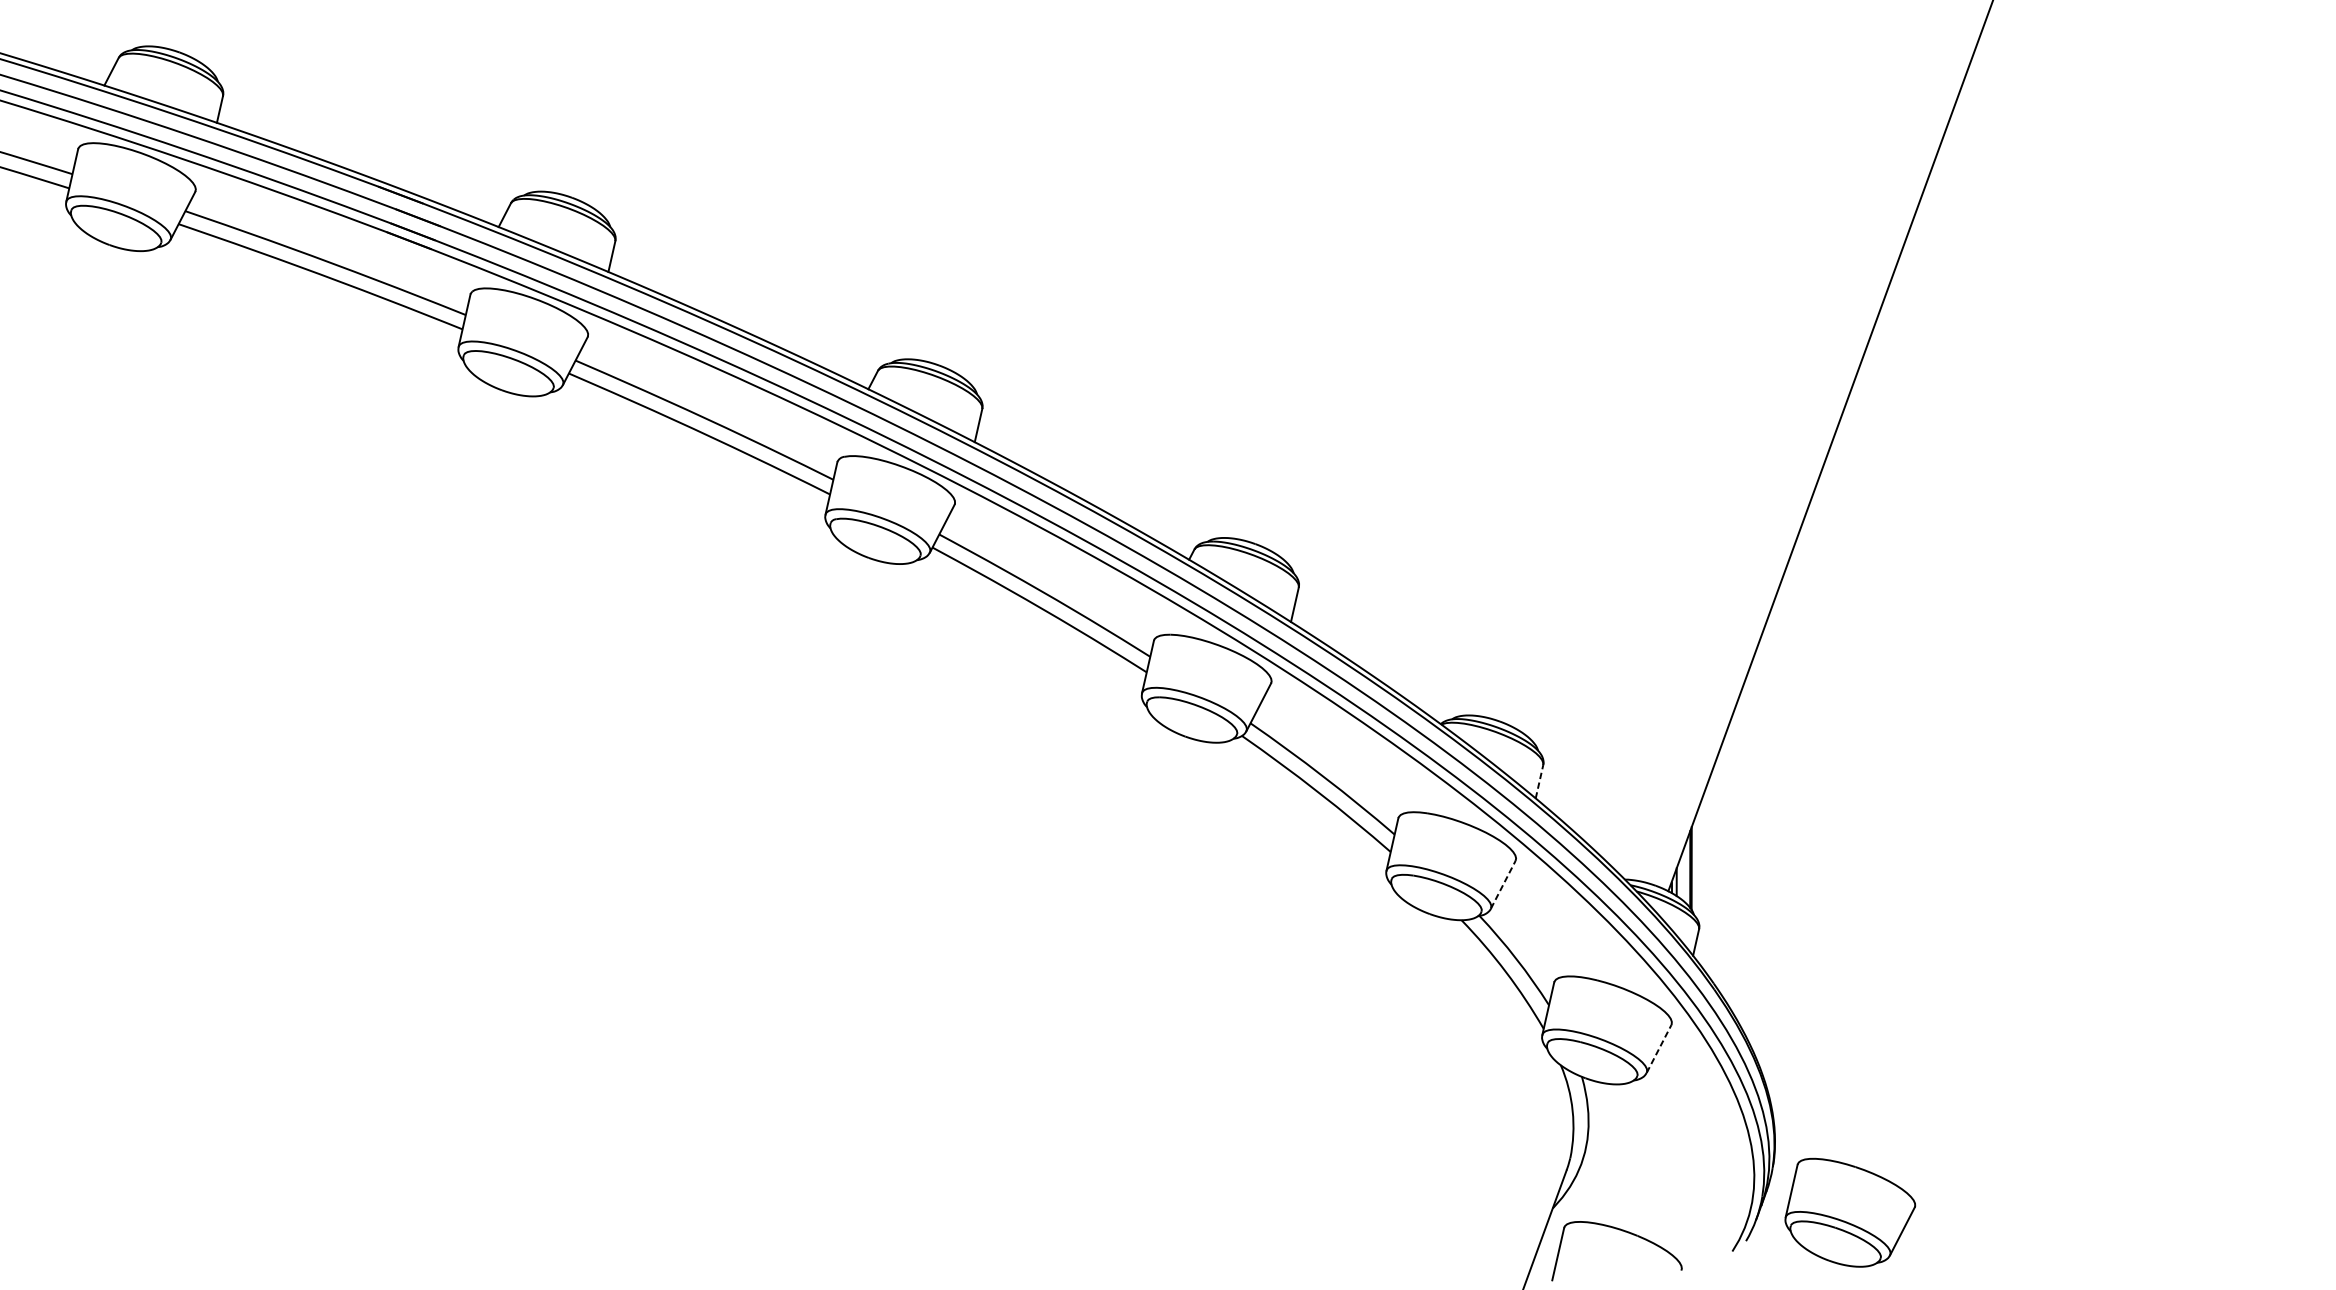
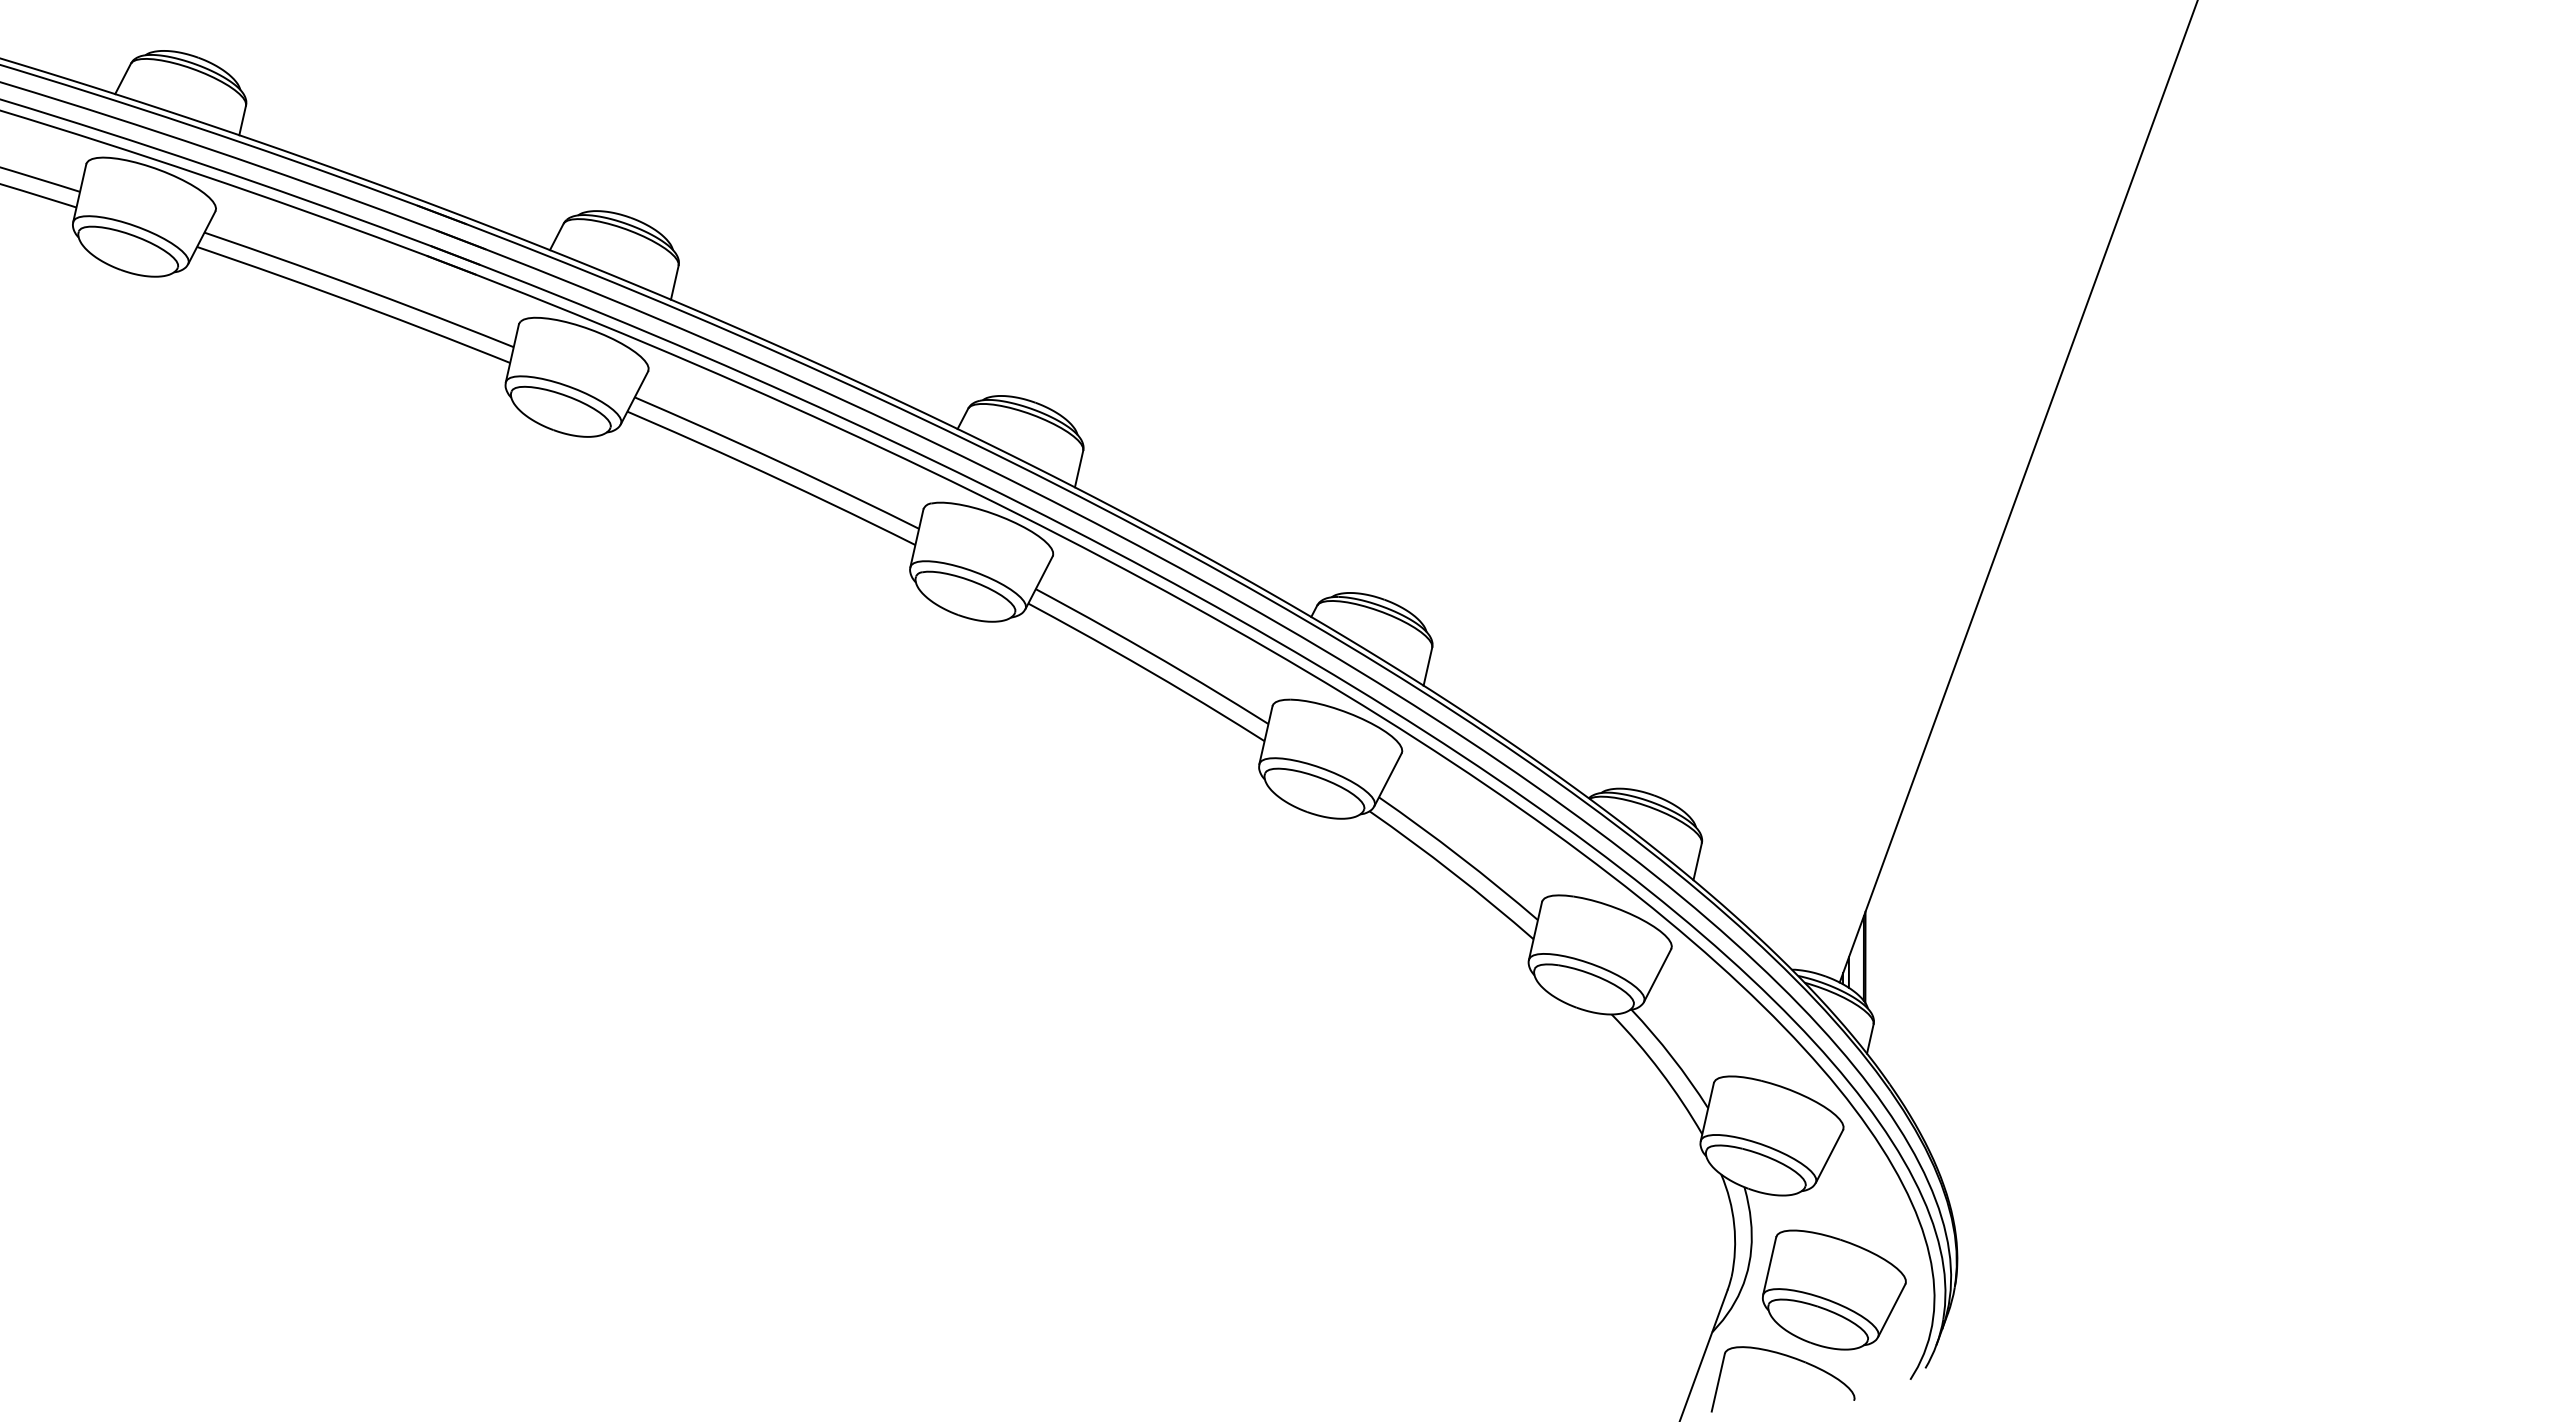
line: (1539, 781) -> (1697, 861), dashed -> solid
line: (1503, 884) -> (1657, 975), dashed -> solid
line: (1659, 1049) -> (1829, 1156), dashed -> solid
part: (1850, 1212) -> (1834, 1289), moved

